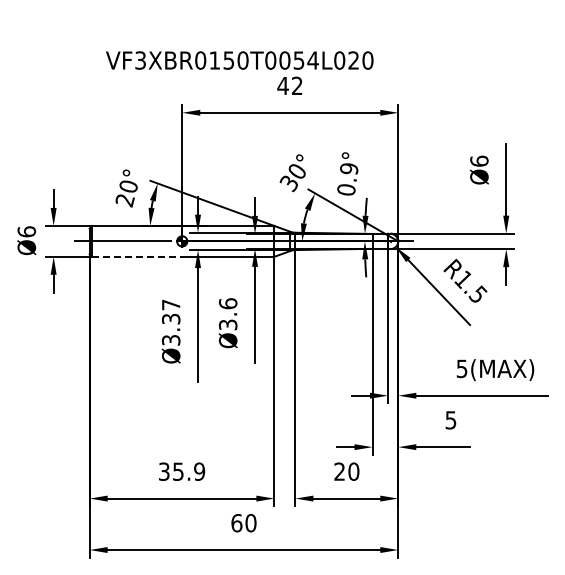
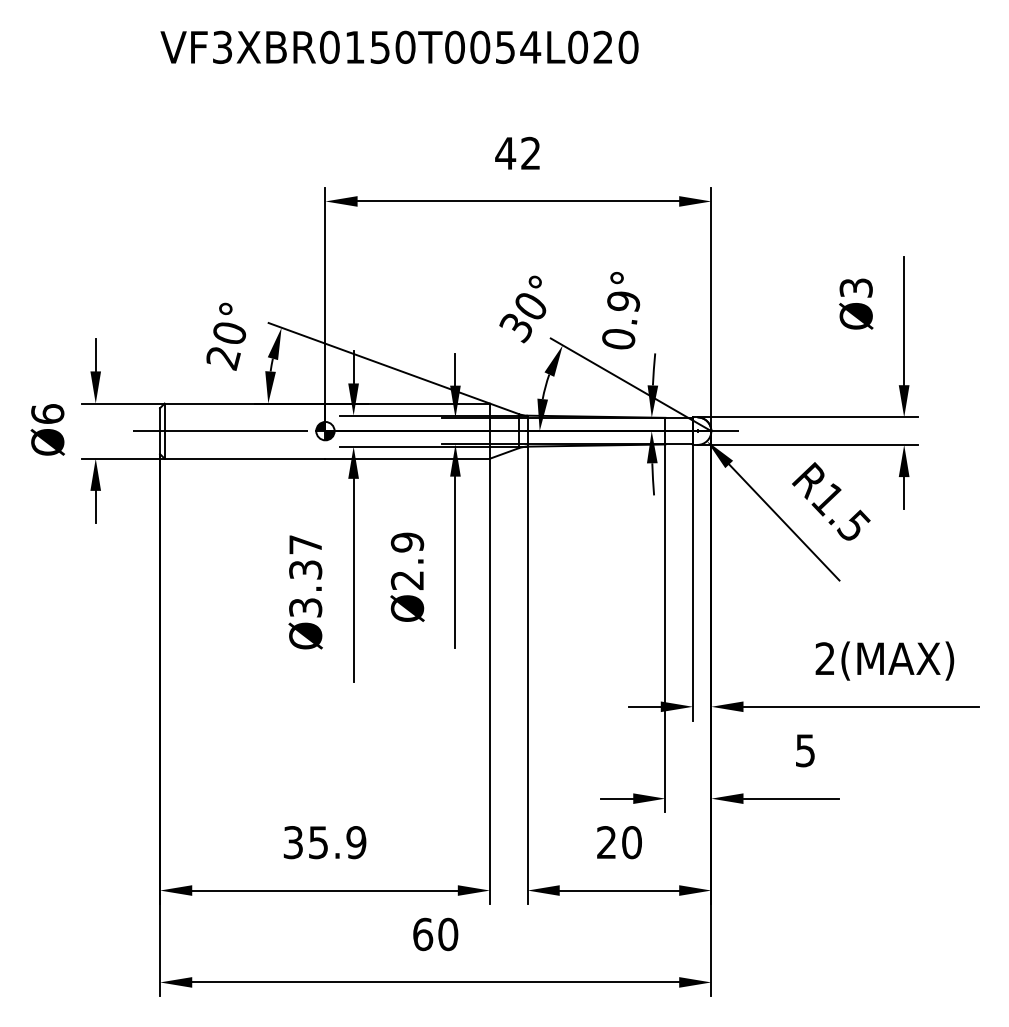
text: (239, 60) -> (399, 47), moved
text: (479, 160) -> (856, 286), Ø6 -> Ø3
line: (137, 256) -> (245, 458), dashed -> solid
text: (227, 314) -> (406, 561), Ø3.6 -> Ø2.9
text: (461, 368) -> (824, 658), 5(MAX) -> 2(MAX)

